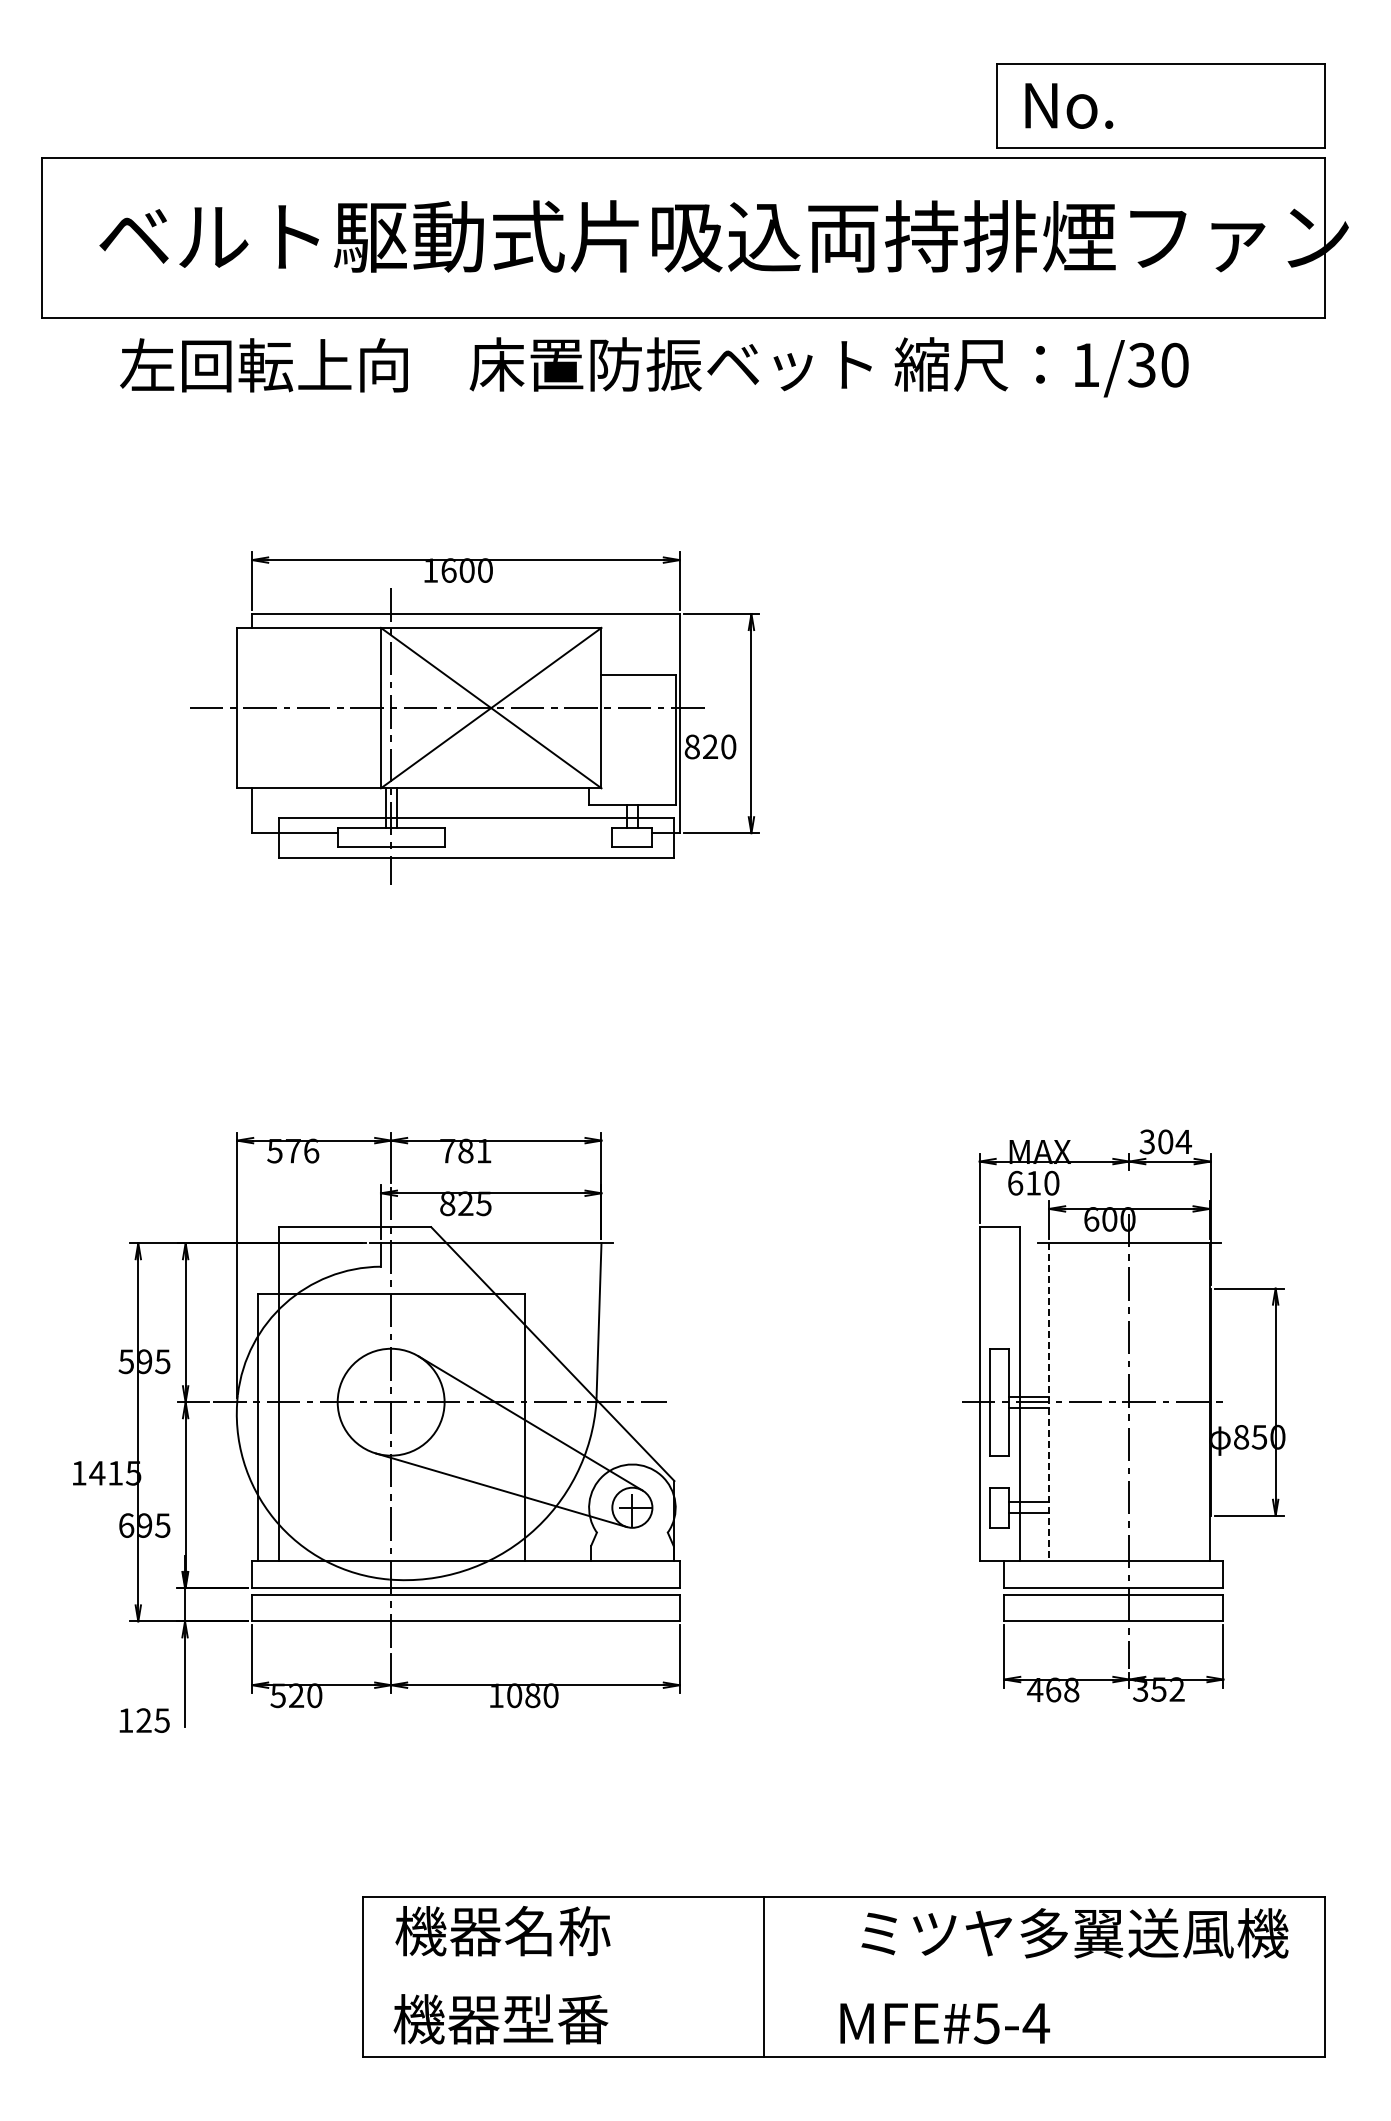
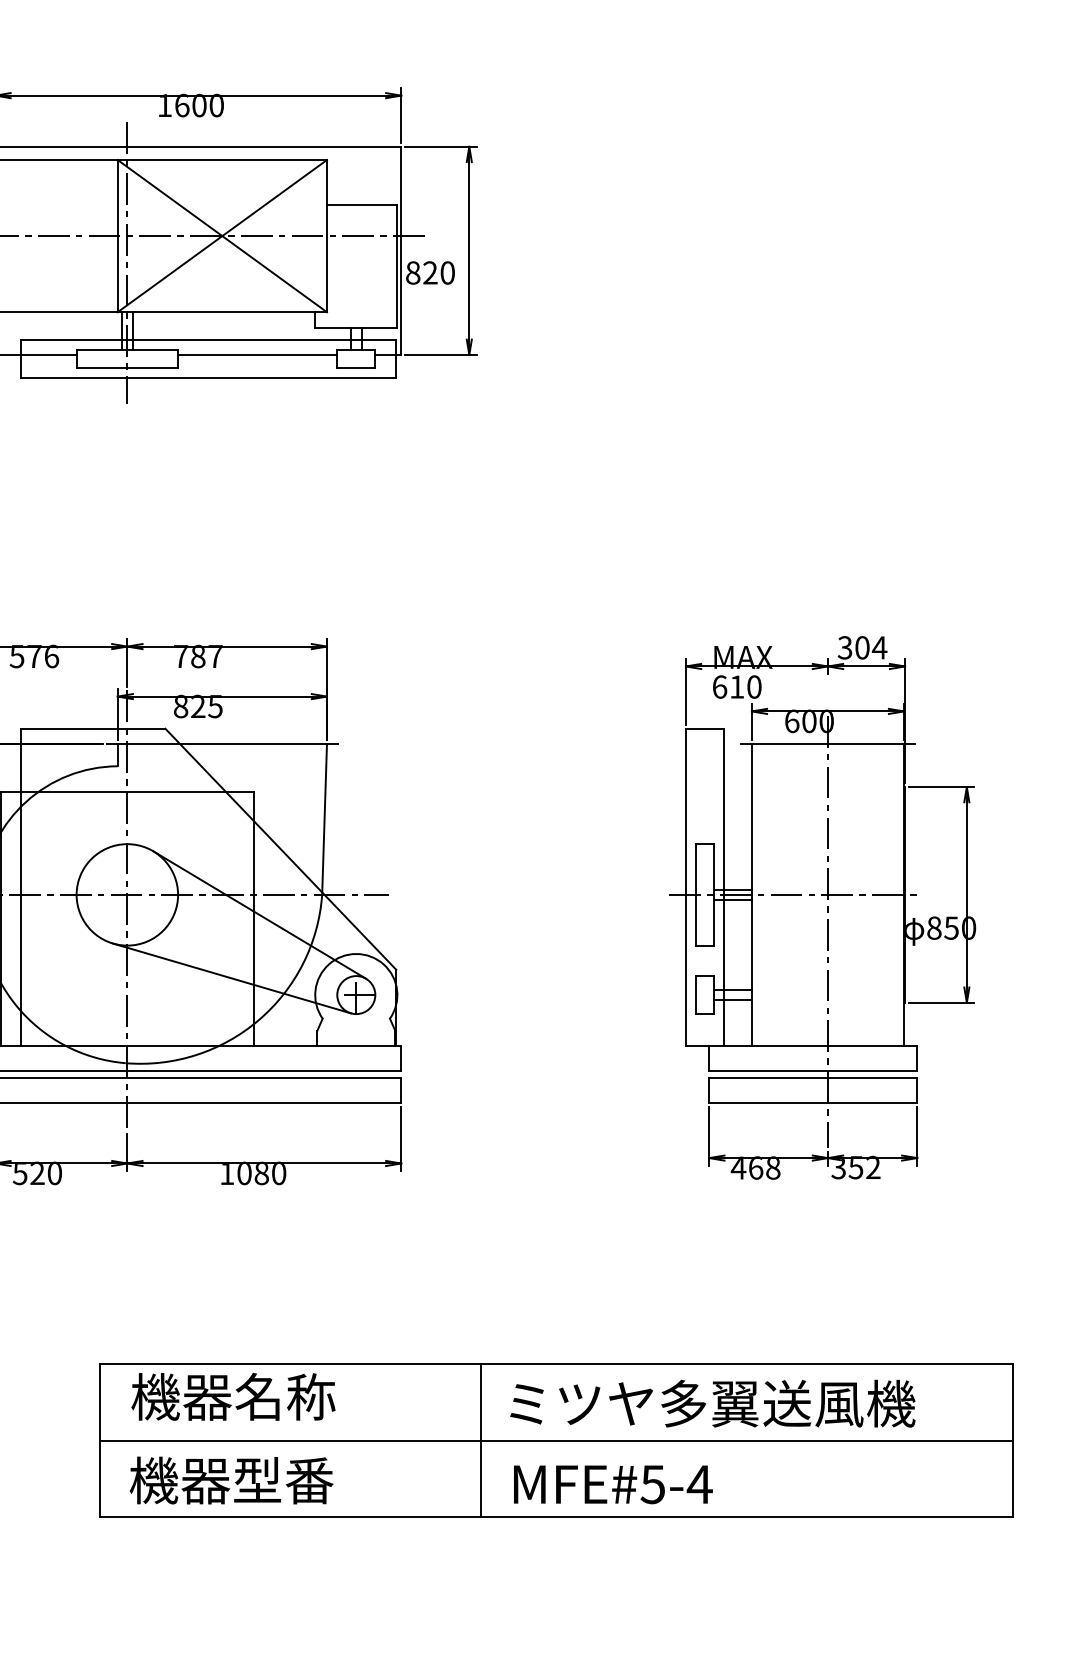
line: (528, 833) -> (257, 355), added
text: (483, 1151) -> (215, 656), 781 -> 787
line: (1049, 1402) -> (752, 895), dashed -> solid
text: (1074, 1933) -> (712, 1403), moved
line: (843, 1977) -> (556, 1440), added
text: (944, 2023) -> (612, 1484), moved

